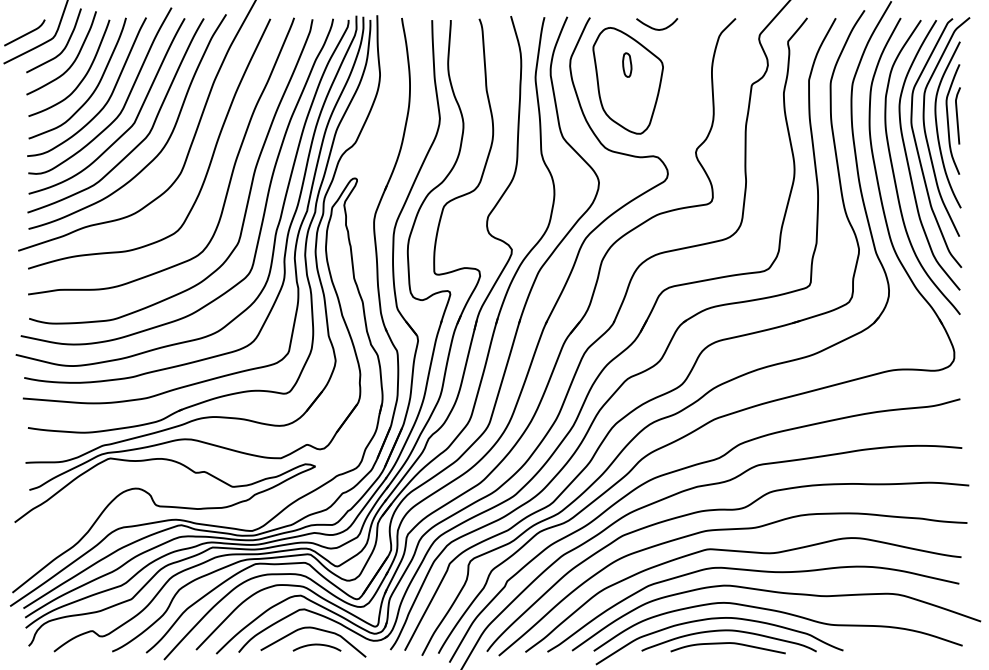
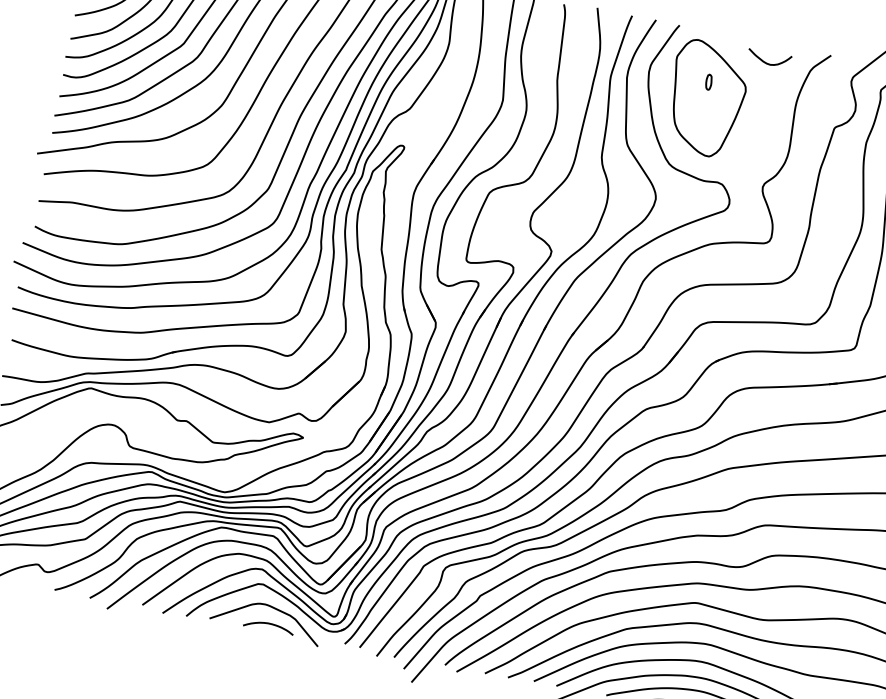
curve: (657, 28) -> (768, 62), moved
part: (627, 64) -> (709, 81), size x0.6

